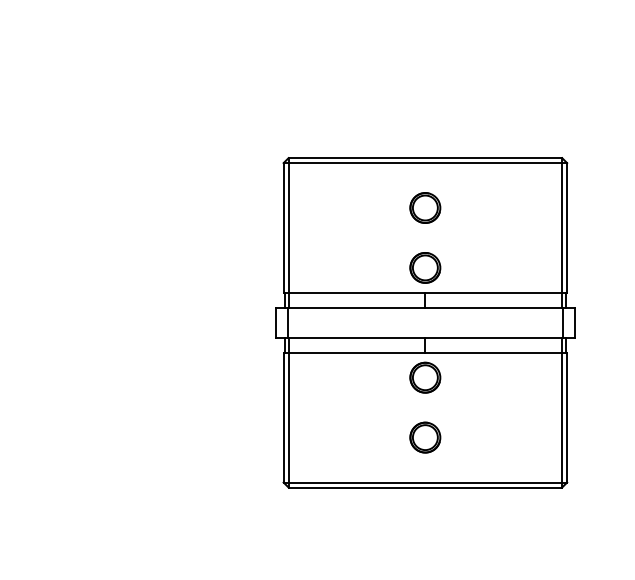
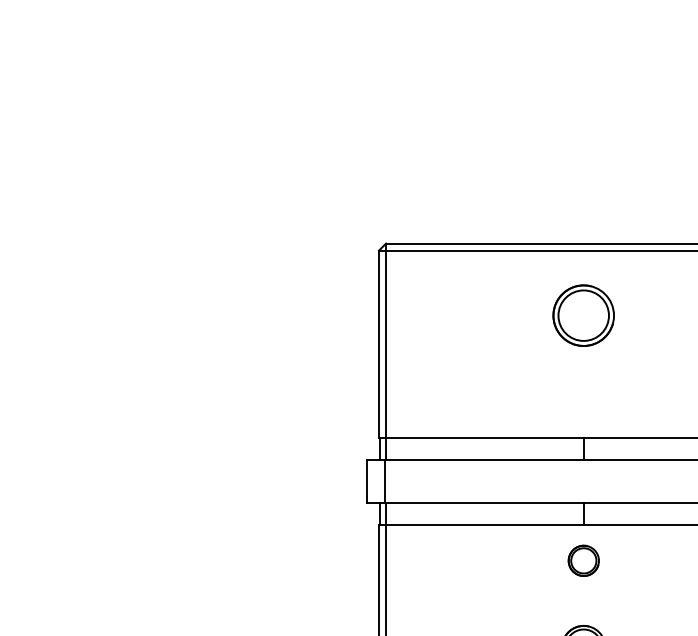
part: (425, 207) -> (583, 314), size x1.4
part: (425, 267) -> (583, 401), removed
part: (425, 377) -> (583, 560), size x0.7

